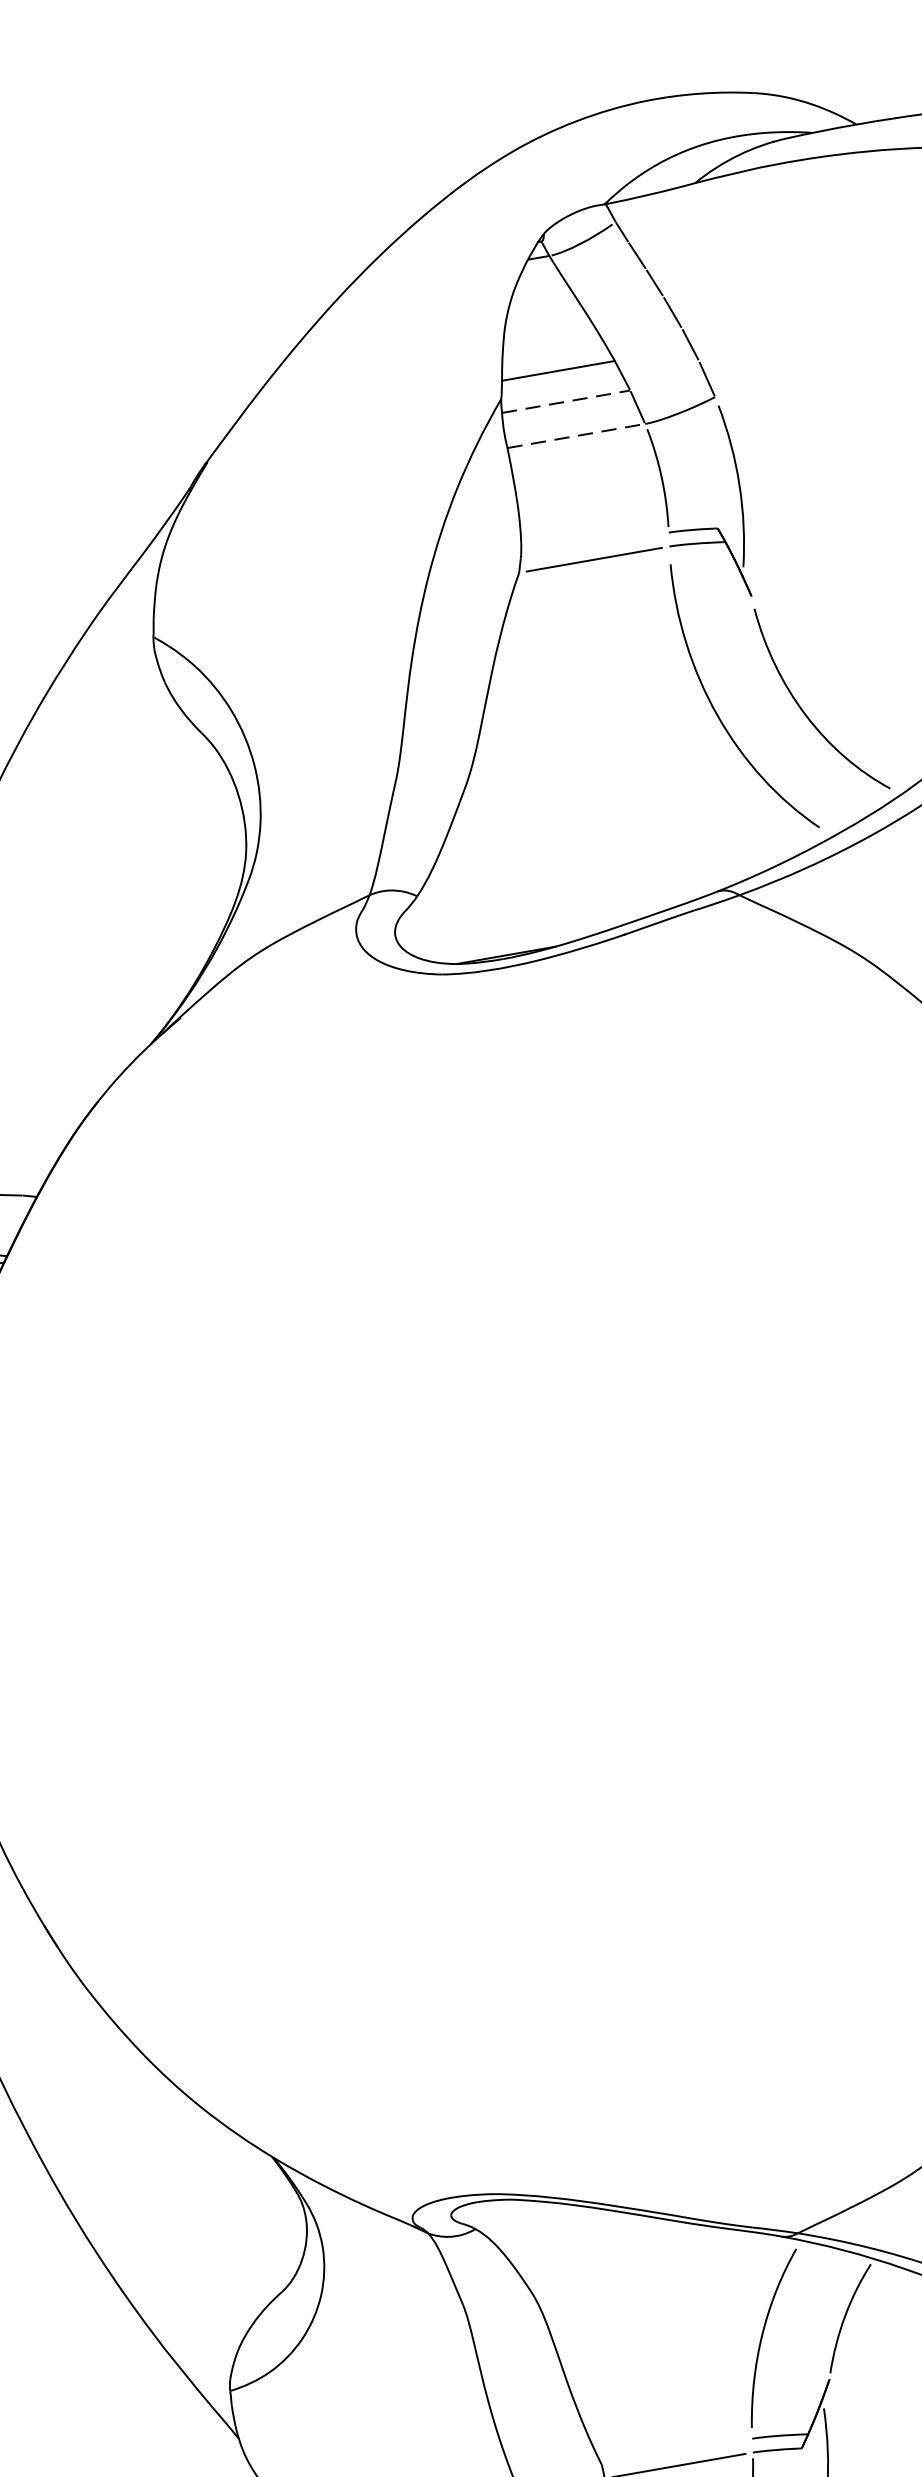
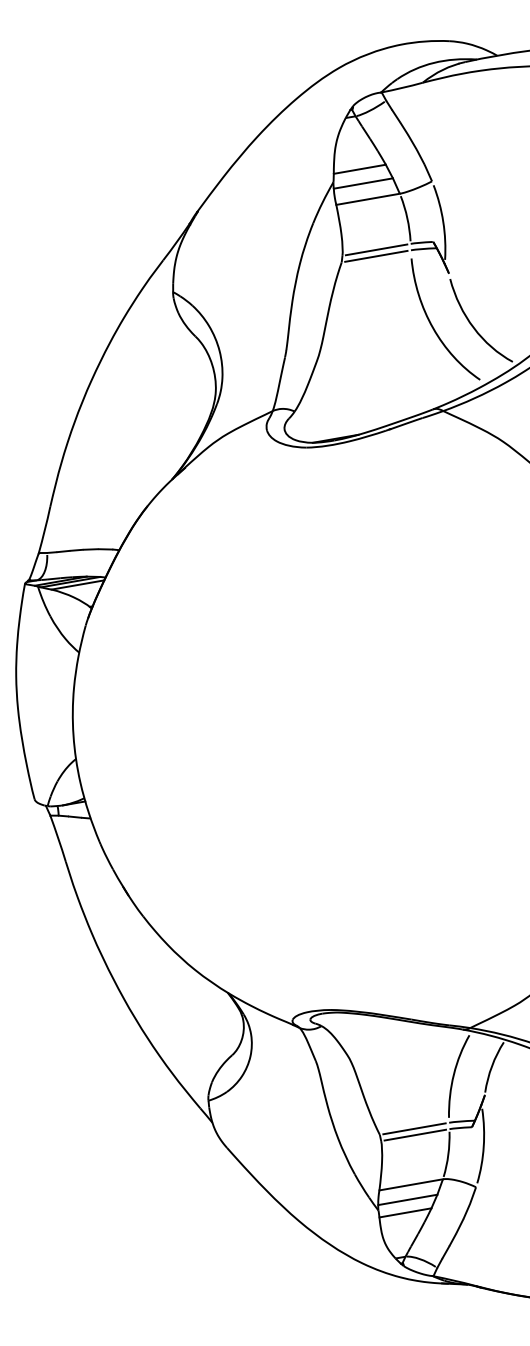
line: (566, 401) -> (363, 183), dashed -> solid
line: (577, 436) -> (368, 199), dashed -> solid
line: (594, 544) -> (376, 249), added
line: (677, 2451) -> (414, 1128), added

